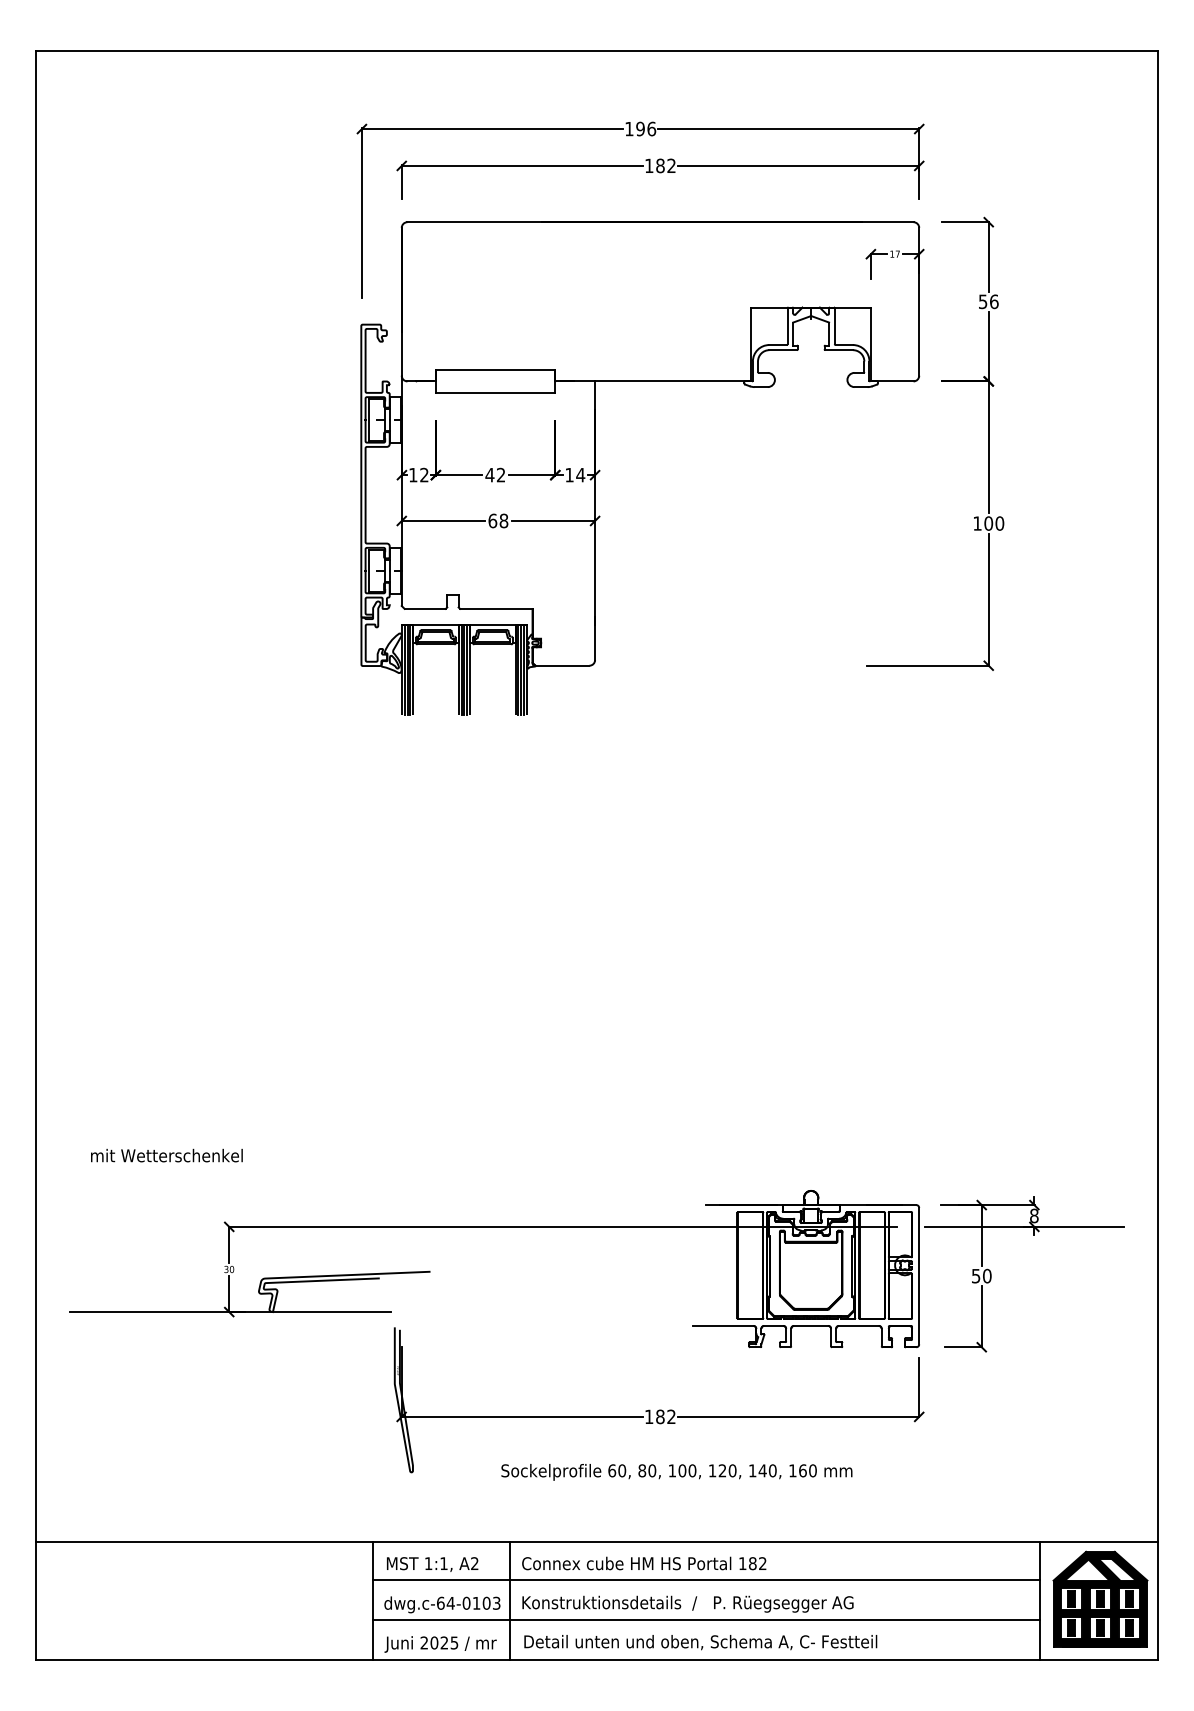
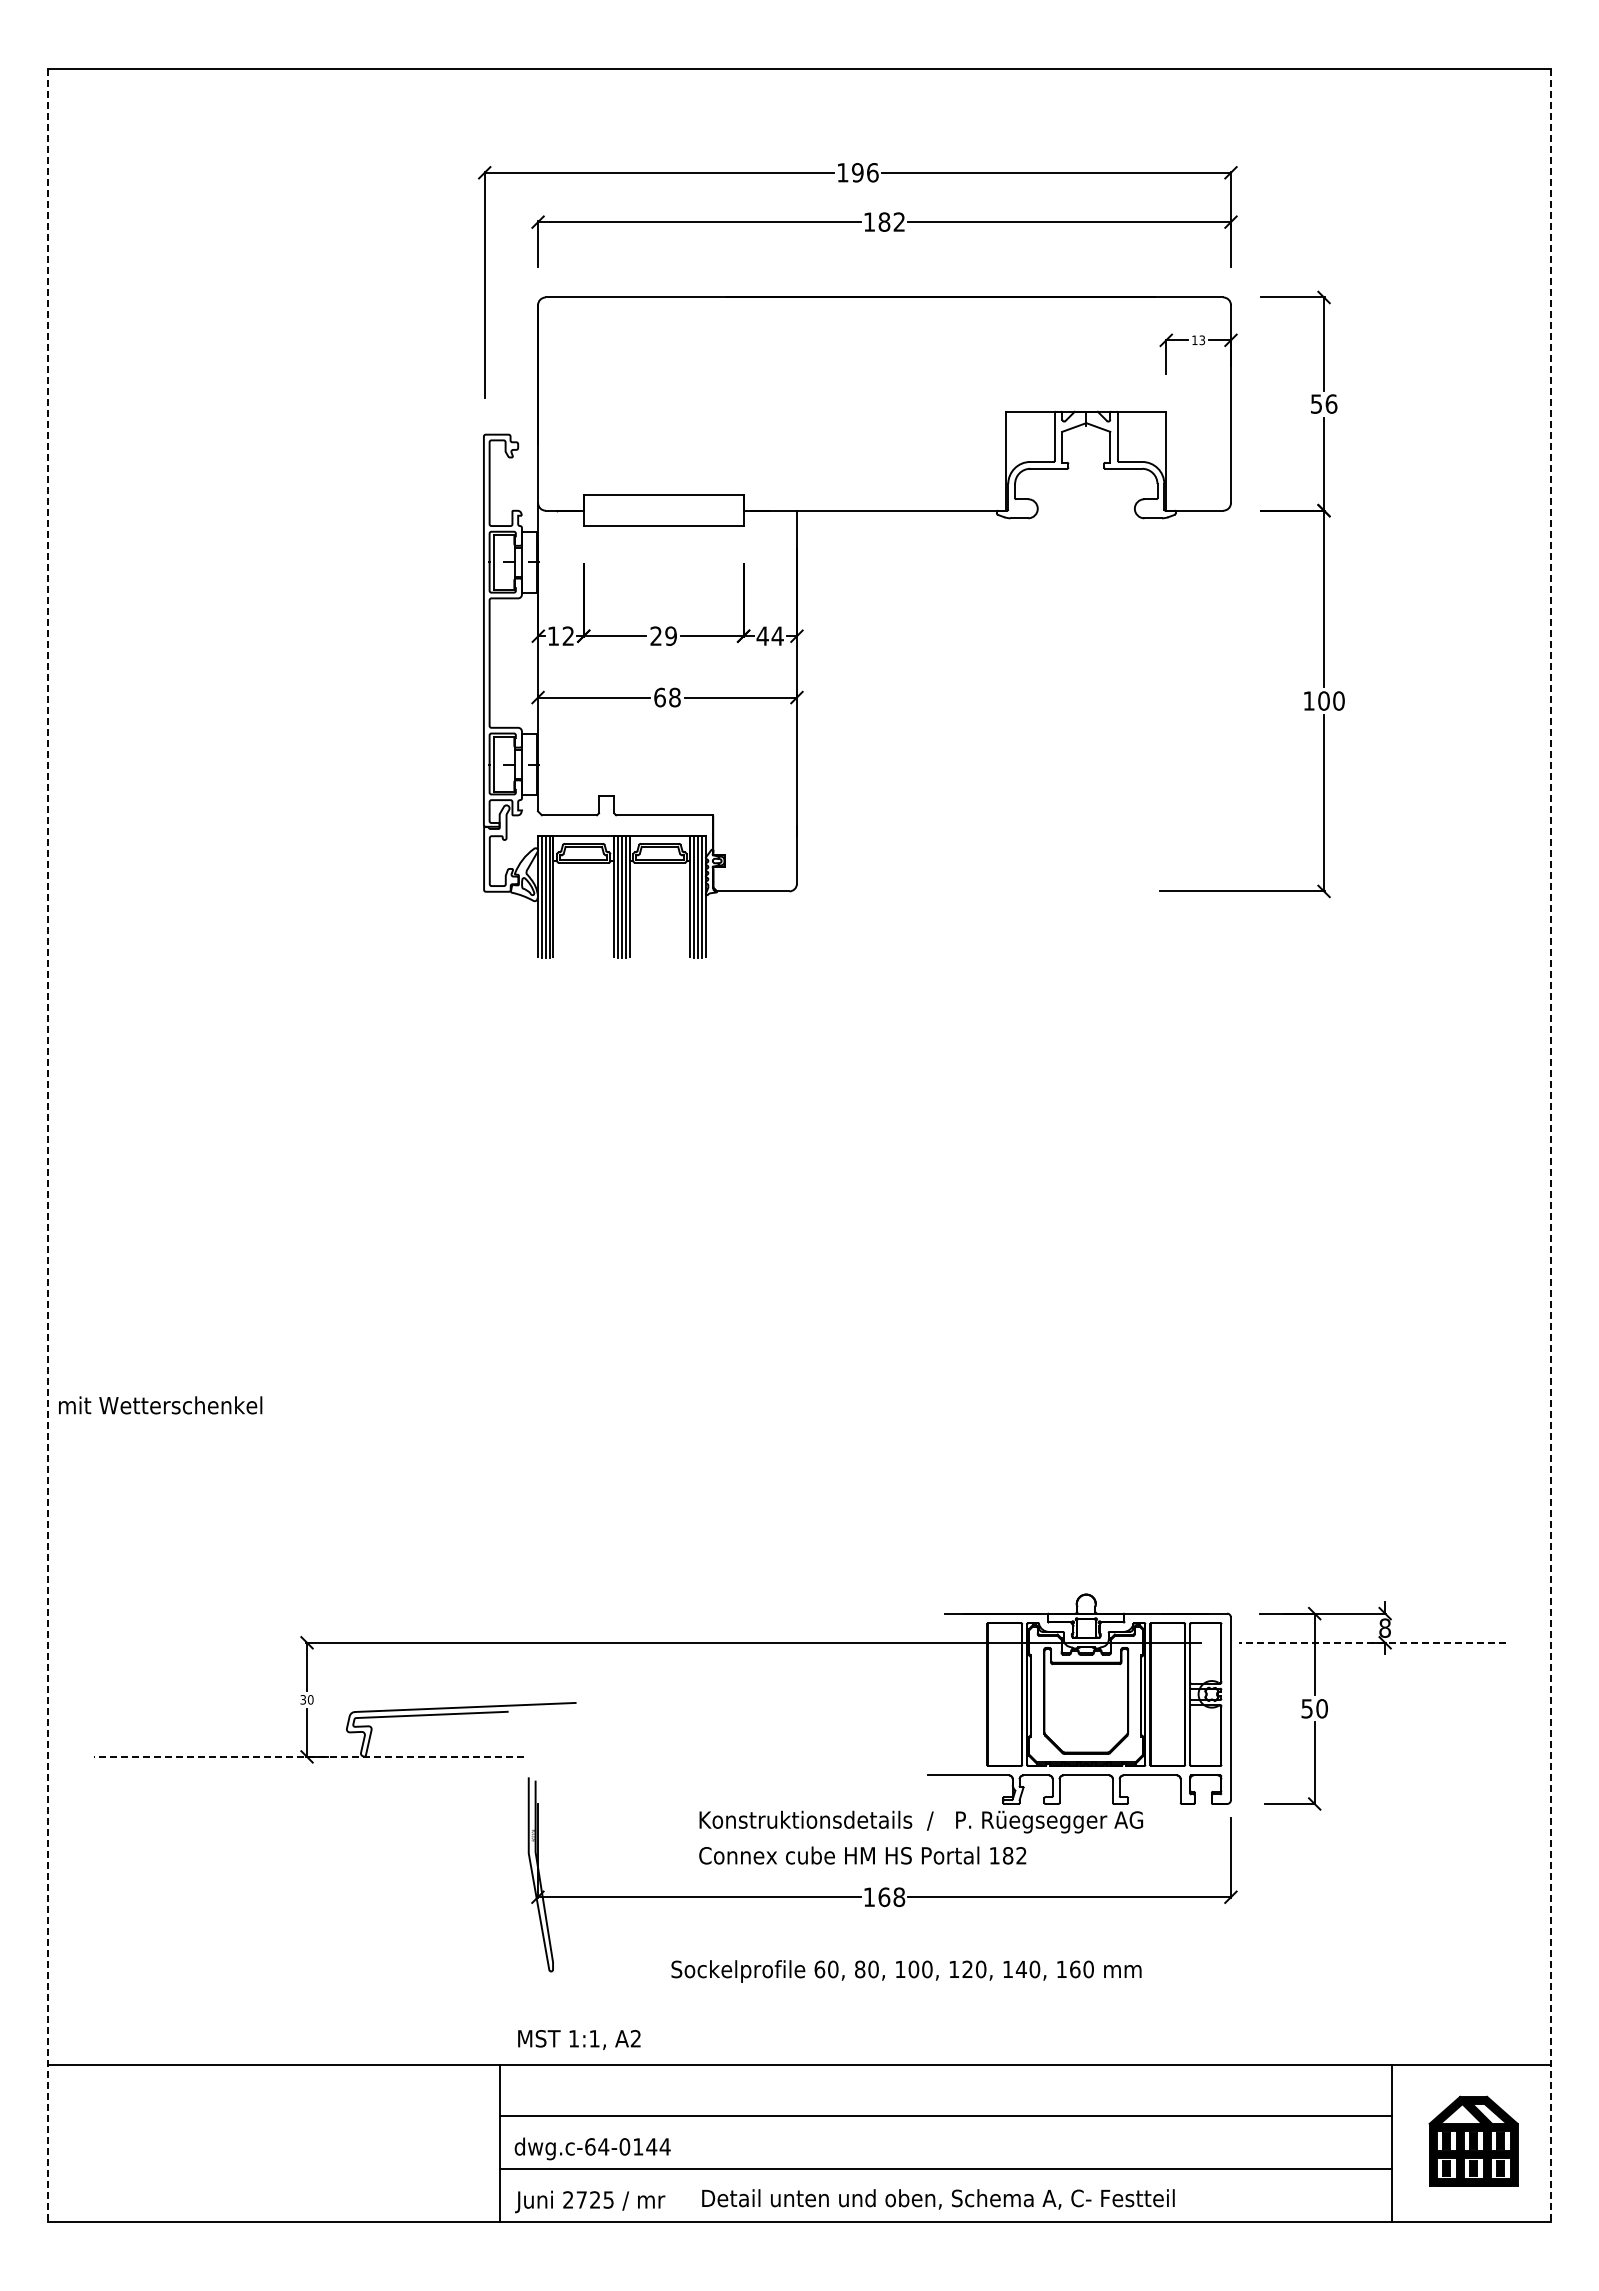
text: (897, 254) -> (1202, 340), 17 -> 13
text: (495, 474) -> (663, 635), 42 -> 29
text: (569, 474) -> (762, 635), 14 -> 44
line: (36, 855) -> (48, 1145), solid -> dashed
line: (1157, 855) -> (1550, 1145), solid -> dashed
text: (166, 1155) -> (160, 1405), moved
line: (1024, 1226) -> (1371, 1642), solid -> dashed
line: (230, 1311) -> (308, 1756), solid -> dashed
text: (665, 1417) -> (891, 1897), 182 -> 168
text: (644, 1563) -> (862, 1855), moved
text: (432, 1564) -> (579, 2039), moved
part: (1100, 1598) -> (1473, 2140), size x0.7
line: (510, 1600) -> (683, 2143), removed
text: (491, 1603) -> (658, 2146), dwg.c-64-0103 -> dwg.c-64-0144
text: (687, 1603) -> (920, 1821), moved
text: (434, 1642) -> (581, 2199), 2025 -> 2725

